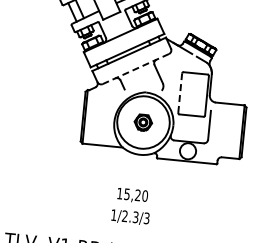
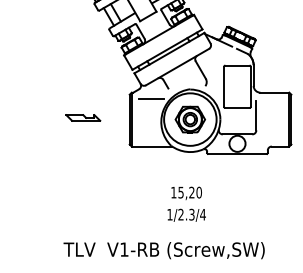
line: (135, 69) -> (177, 67), dashed -> solid
line: (180, 92) -> (224, 86), dashed -> solid
line: (106, 97) -> (151, 98), added
part: (37, 110) -> (83, 117), added
part: (142, 122) -> (189, 119), size x1.67
text: (146, 218) -> (202, 214), 1/2.3/3 -> 1/2.3/4

